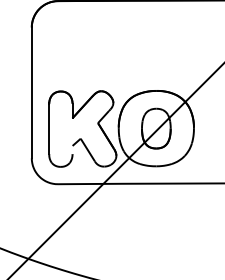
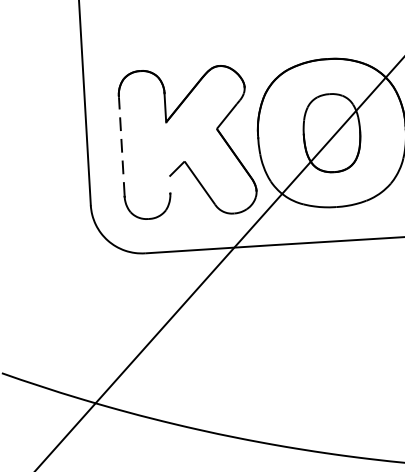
line: (49, 128) -> (122, 144), solid -> dashed

